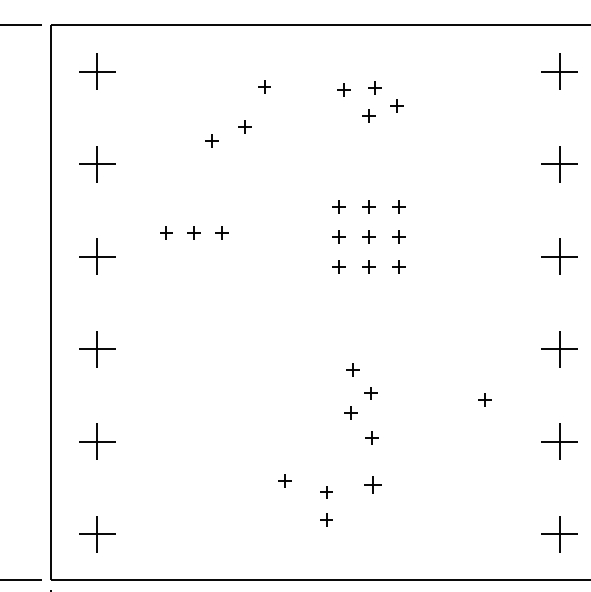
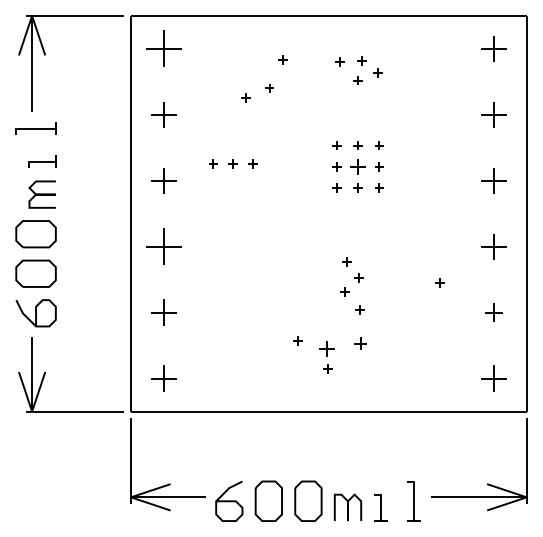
part: (96, 70) -> (163, 48), size x1.4
part: (368, 236) -> (357, 166), size x1.6
part: (96, 348) -> (163, 246), size x1.4
part: (559, 441) -> (493, 312), size x0.7
part: (326, 491) -> (327, 348), size x1.6

